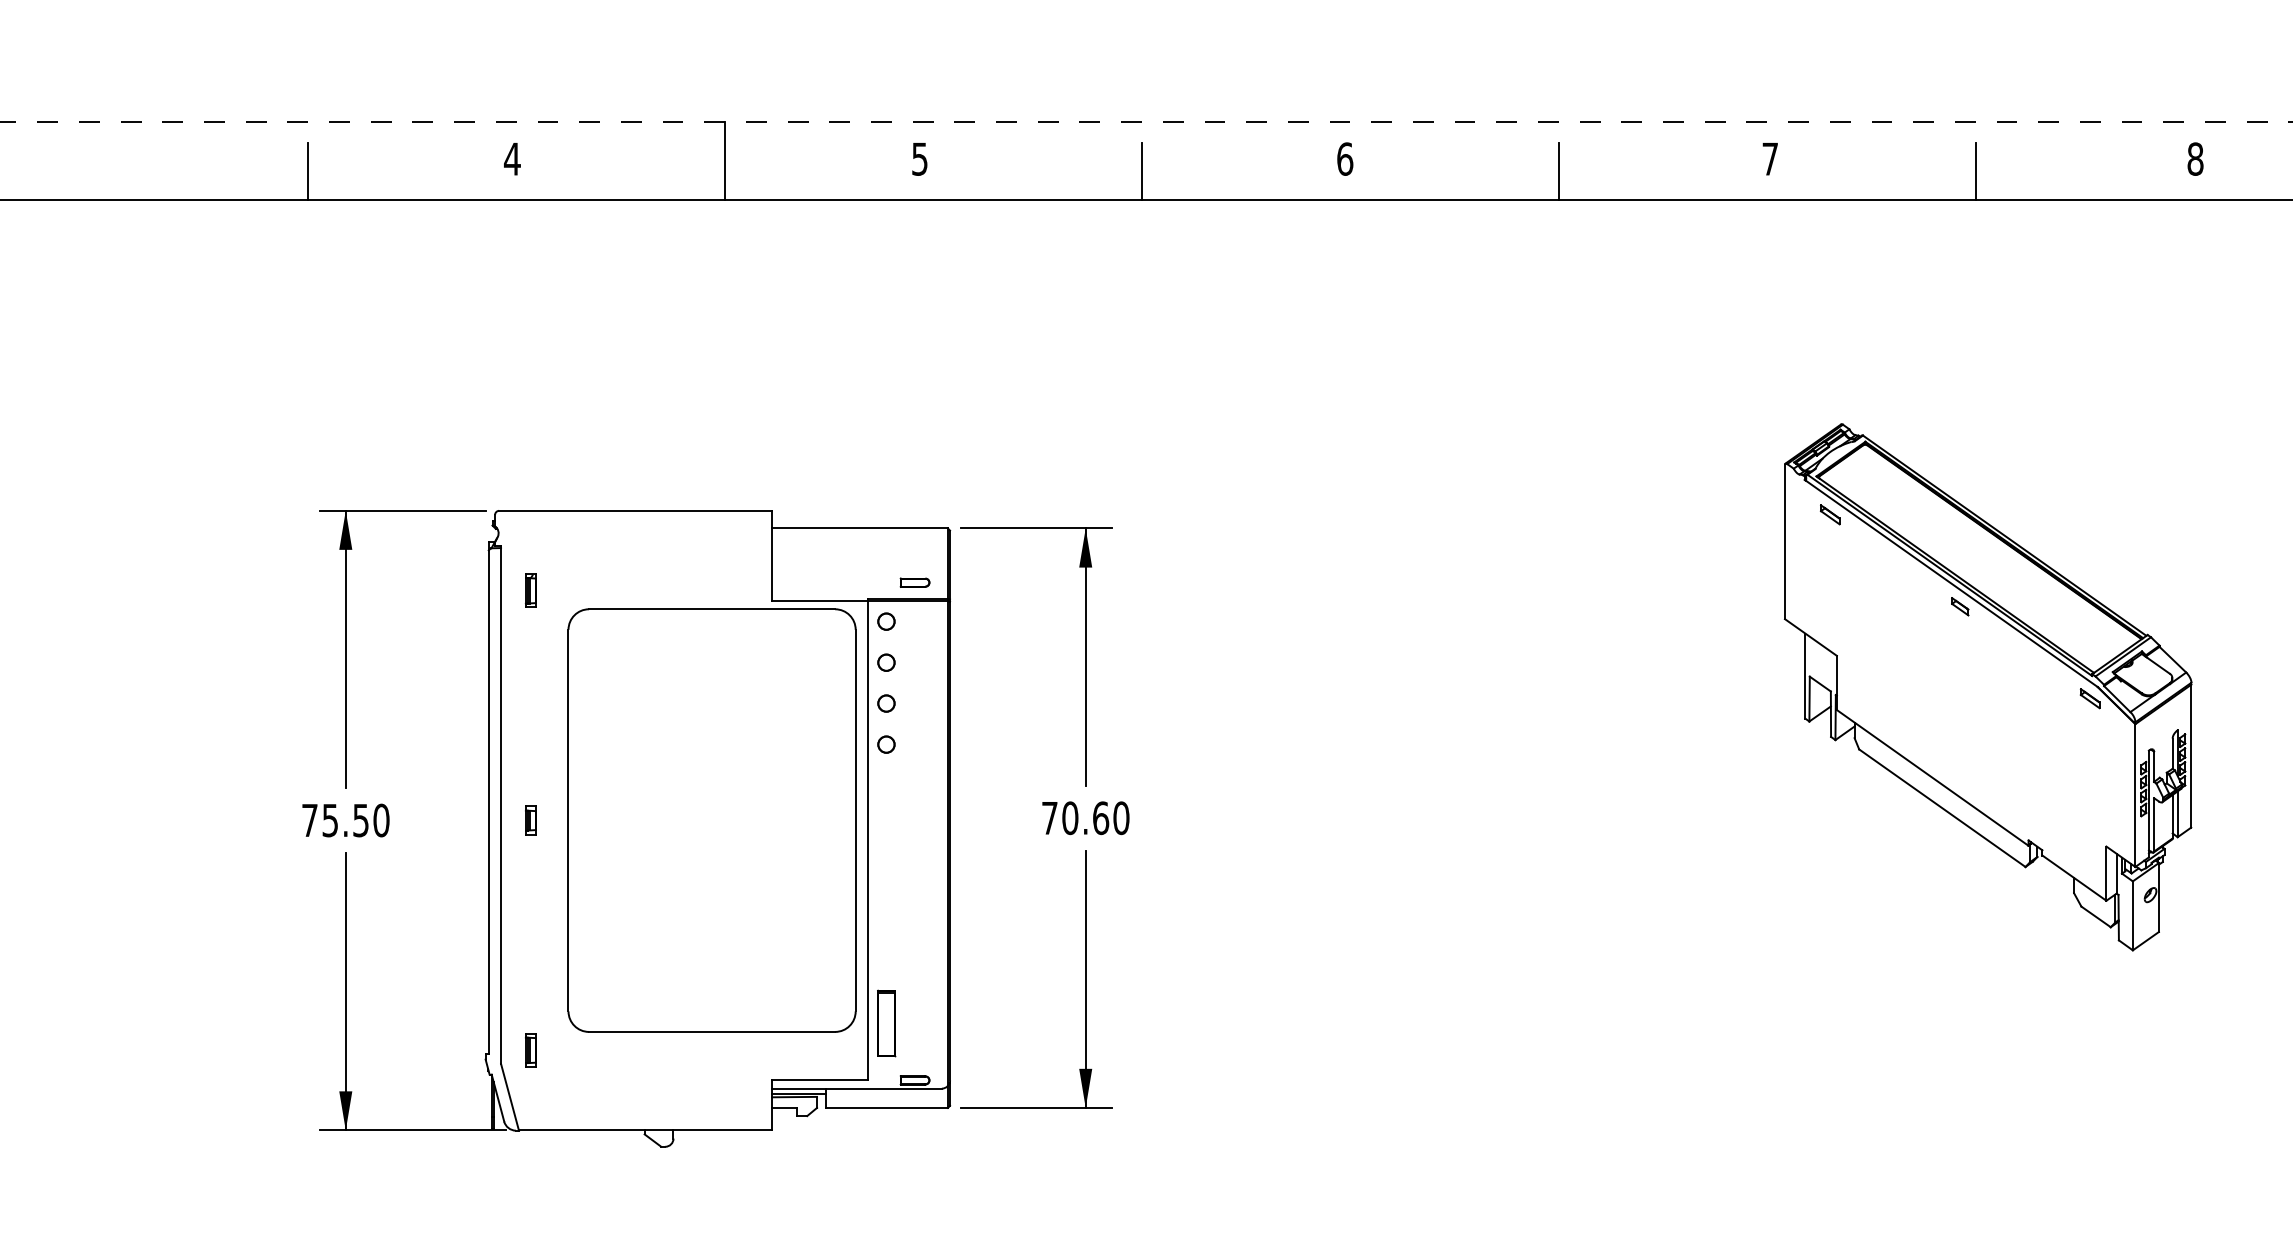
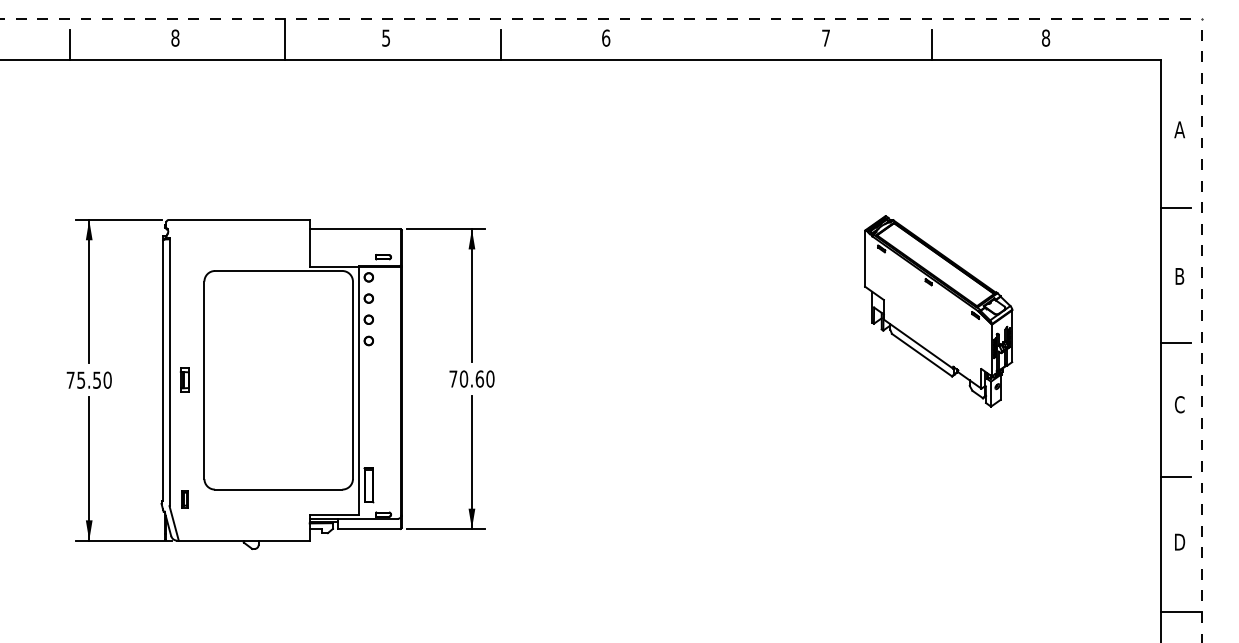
text: (512, 157) -> (175, 37), 4 -> 8
line: (1558, 171) -> (716, 44), removed
part: (529, 590) -> (184, 261), removed
part: (1987, 687) -> (938, 311), size x0.7
part: (529, 820) -> (184, 380), size x1.6

